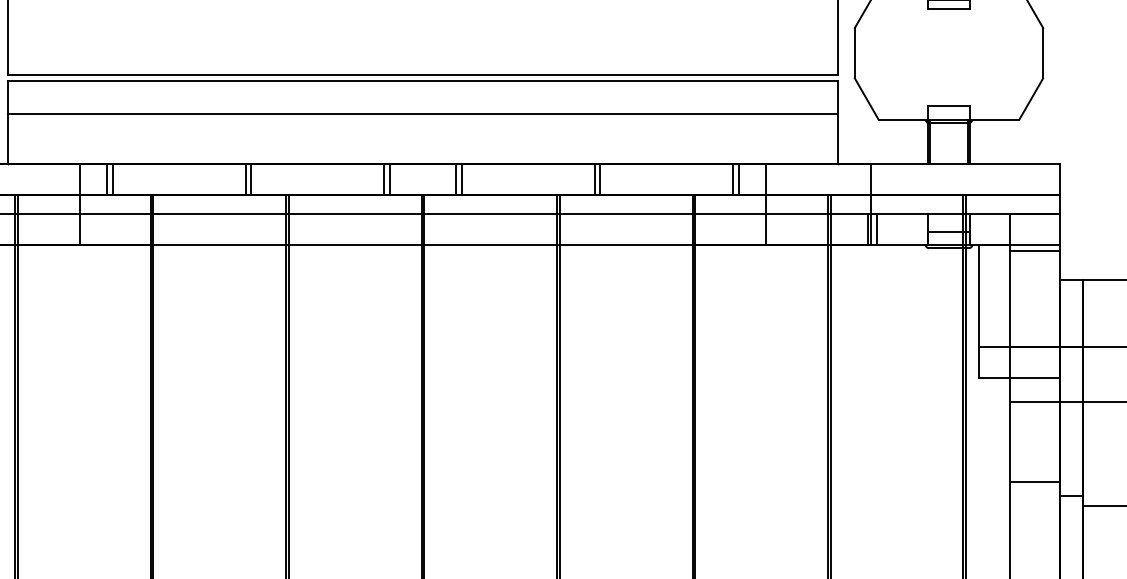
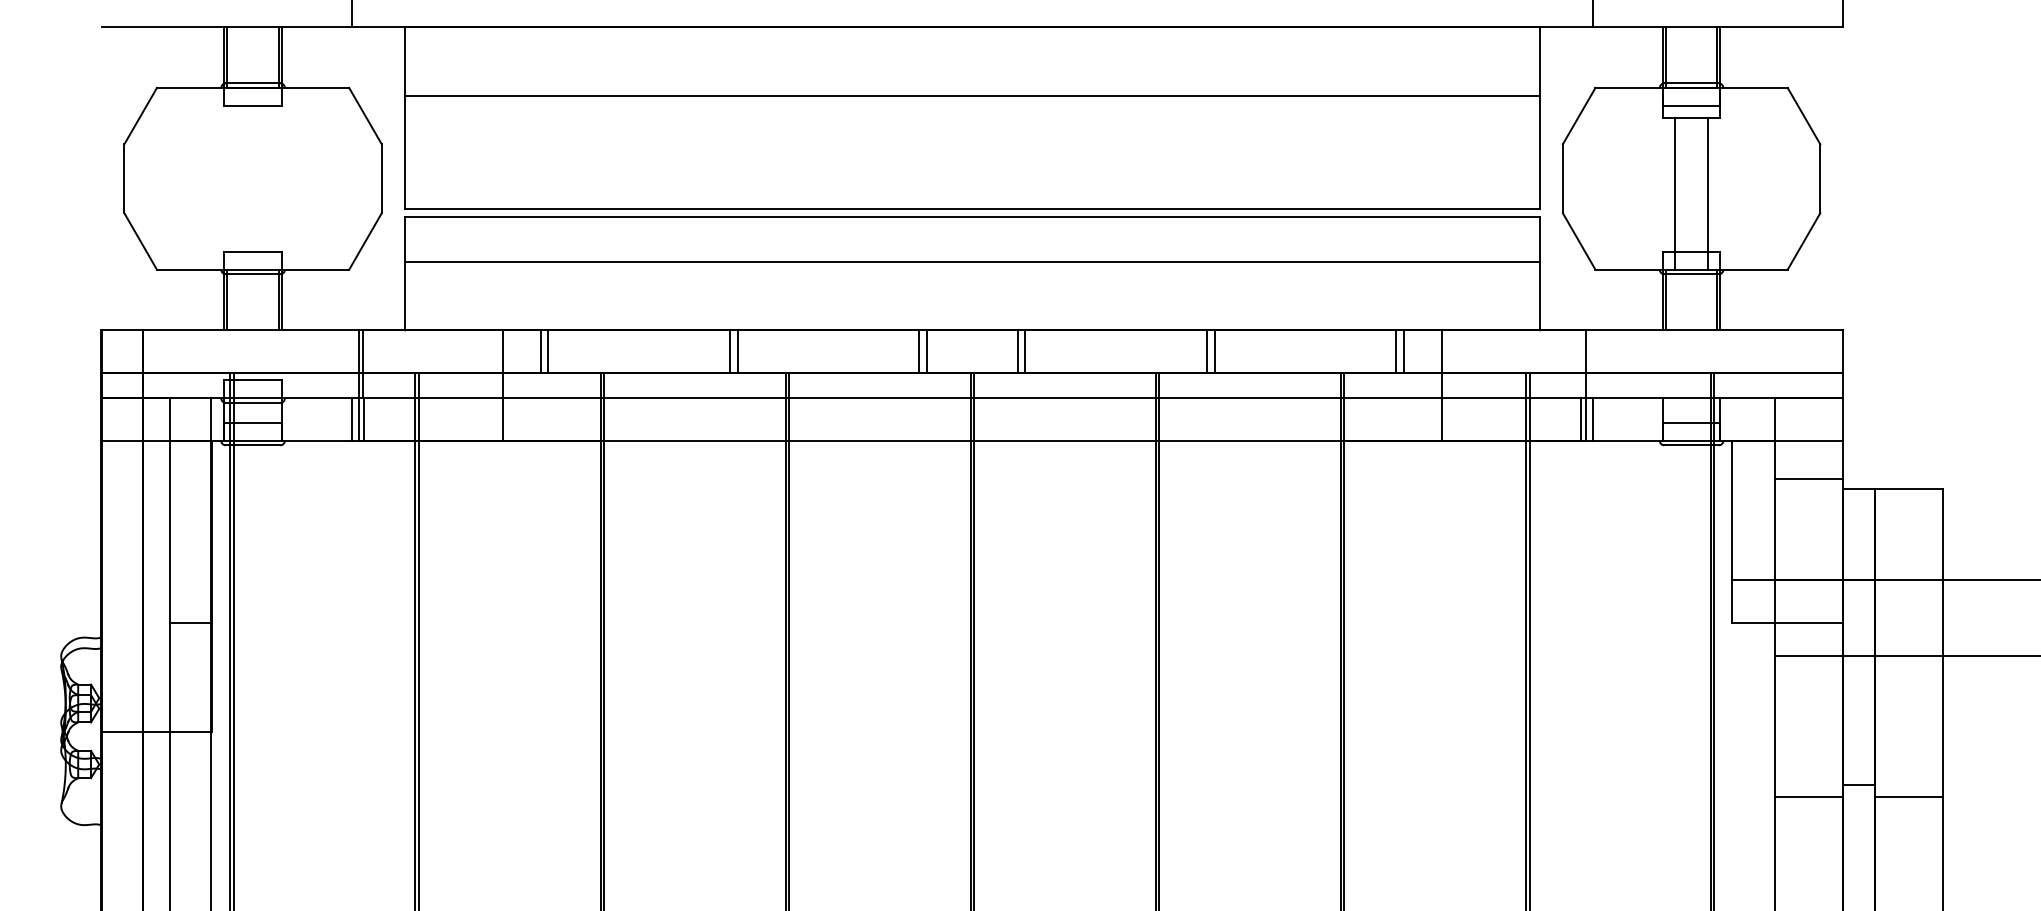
line: (936, 63) -> (1674, 193), added
line: (961, 63) -> (1708, 193), added
line: (1034, 251) -> (1808, 478), moved
line: (1034, 482) -> (1808, 797), moved

